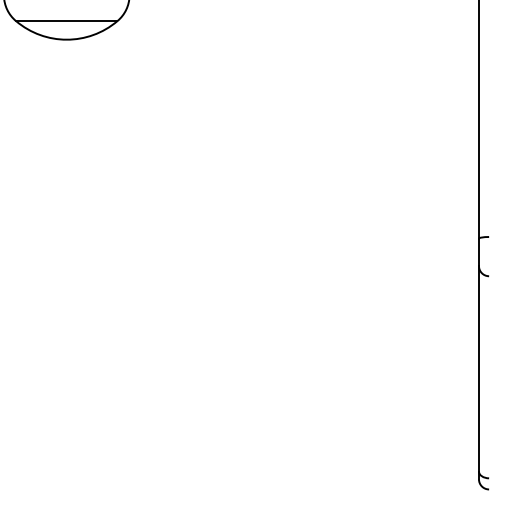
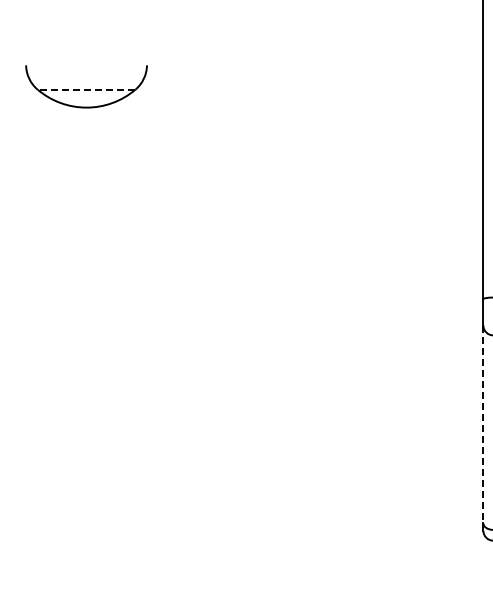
line: (66, 20) -> (86, 89), solid -> dashed
line: (479, 368) -> (483, 424), solid -> dashed

